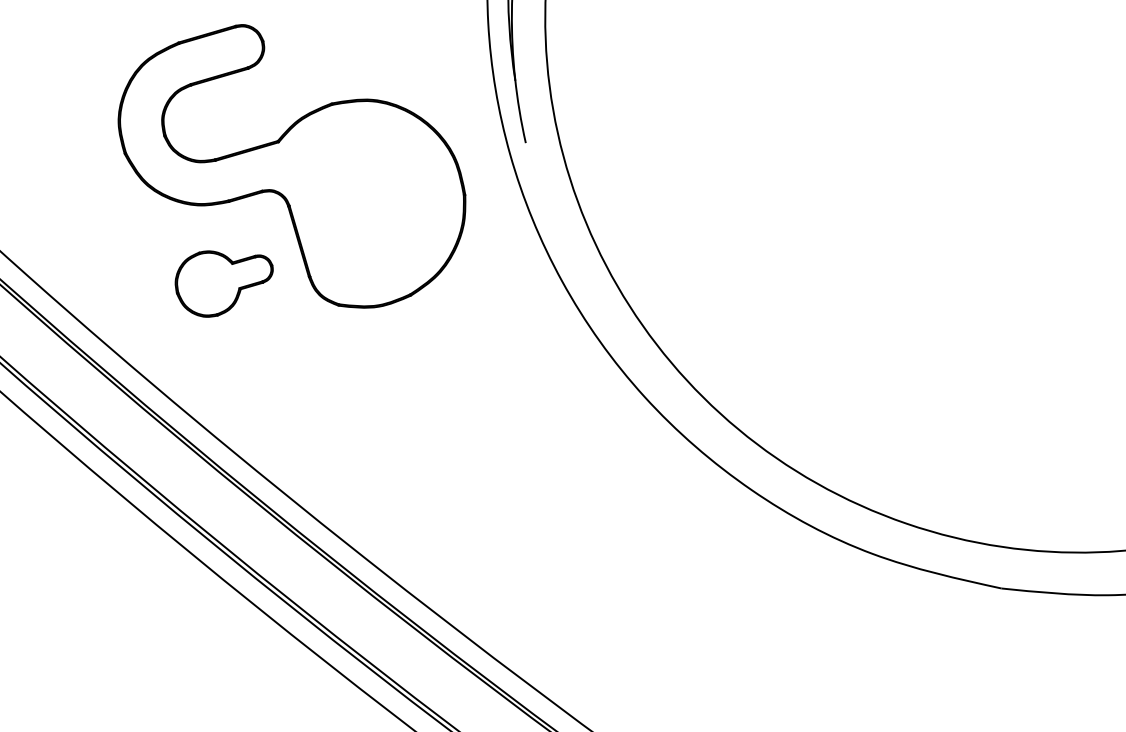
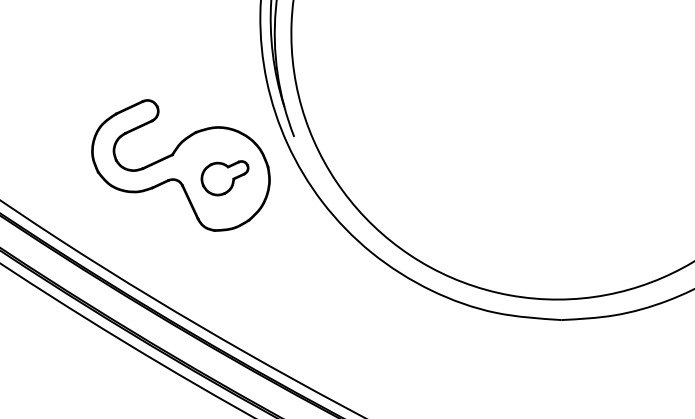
part: (221, 284) -> (224, 178), moved

